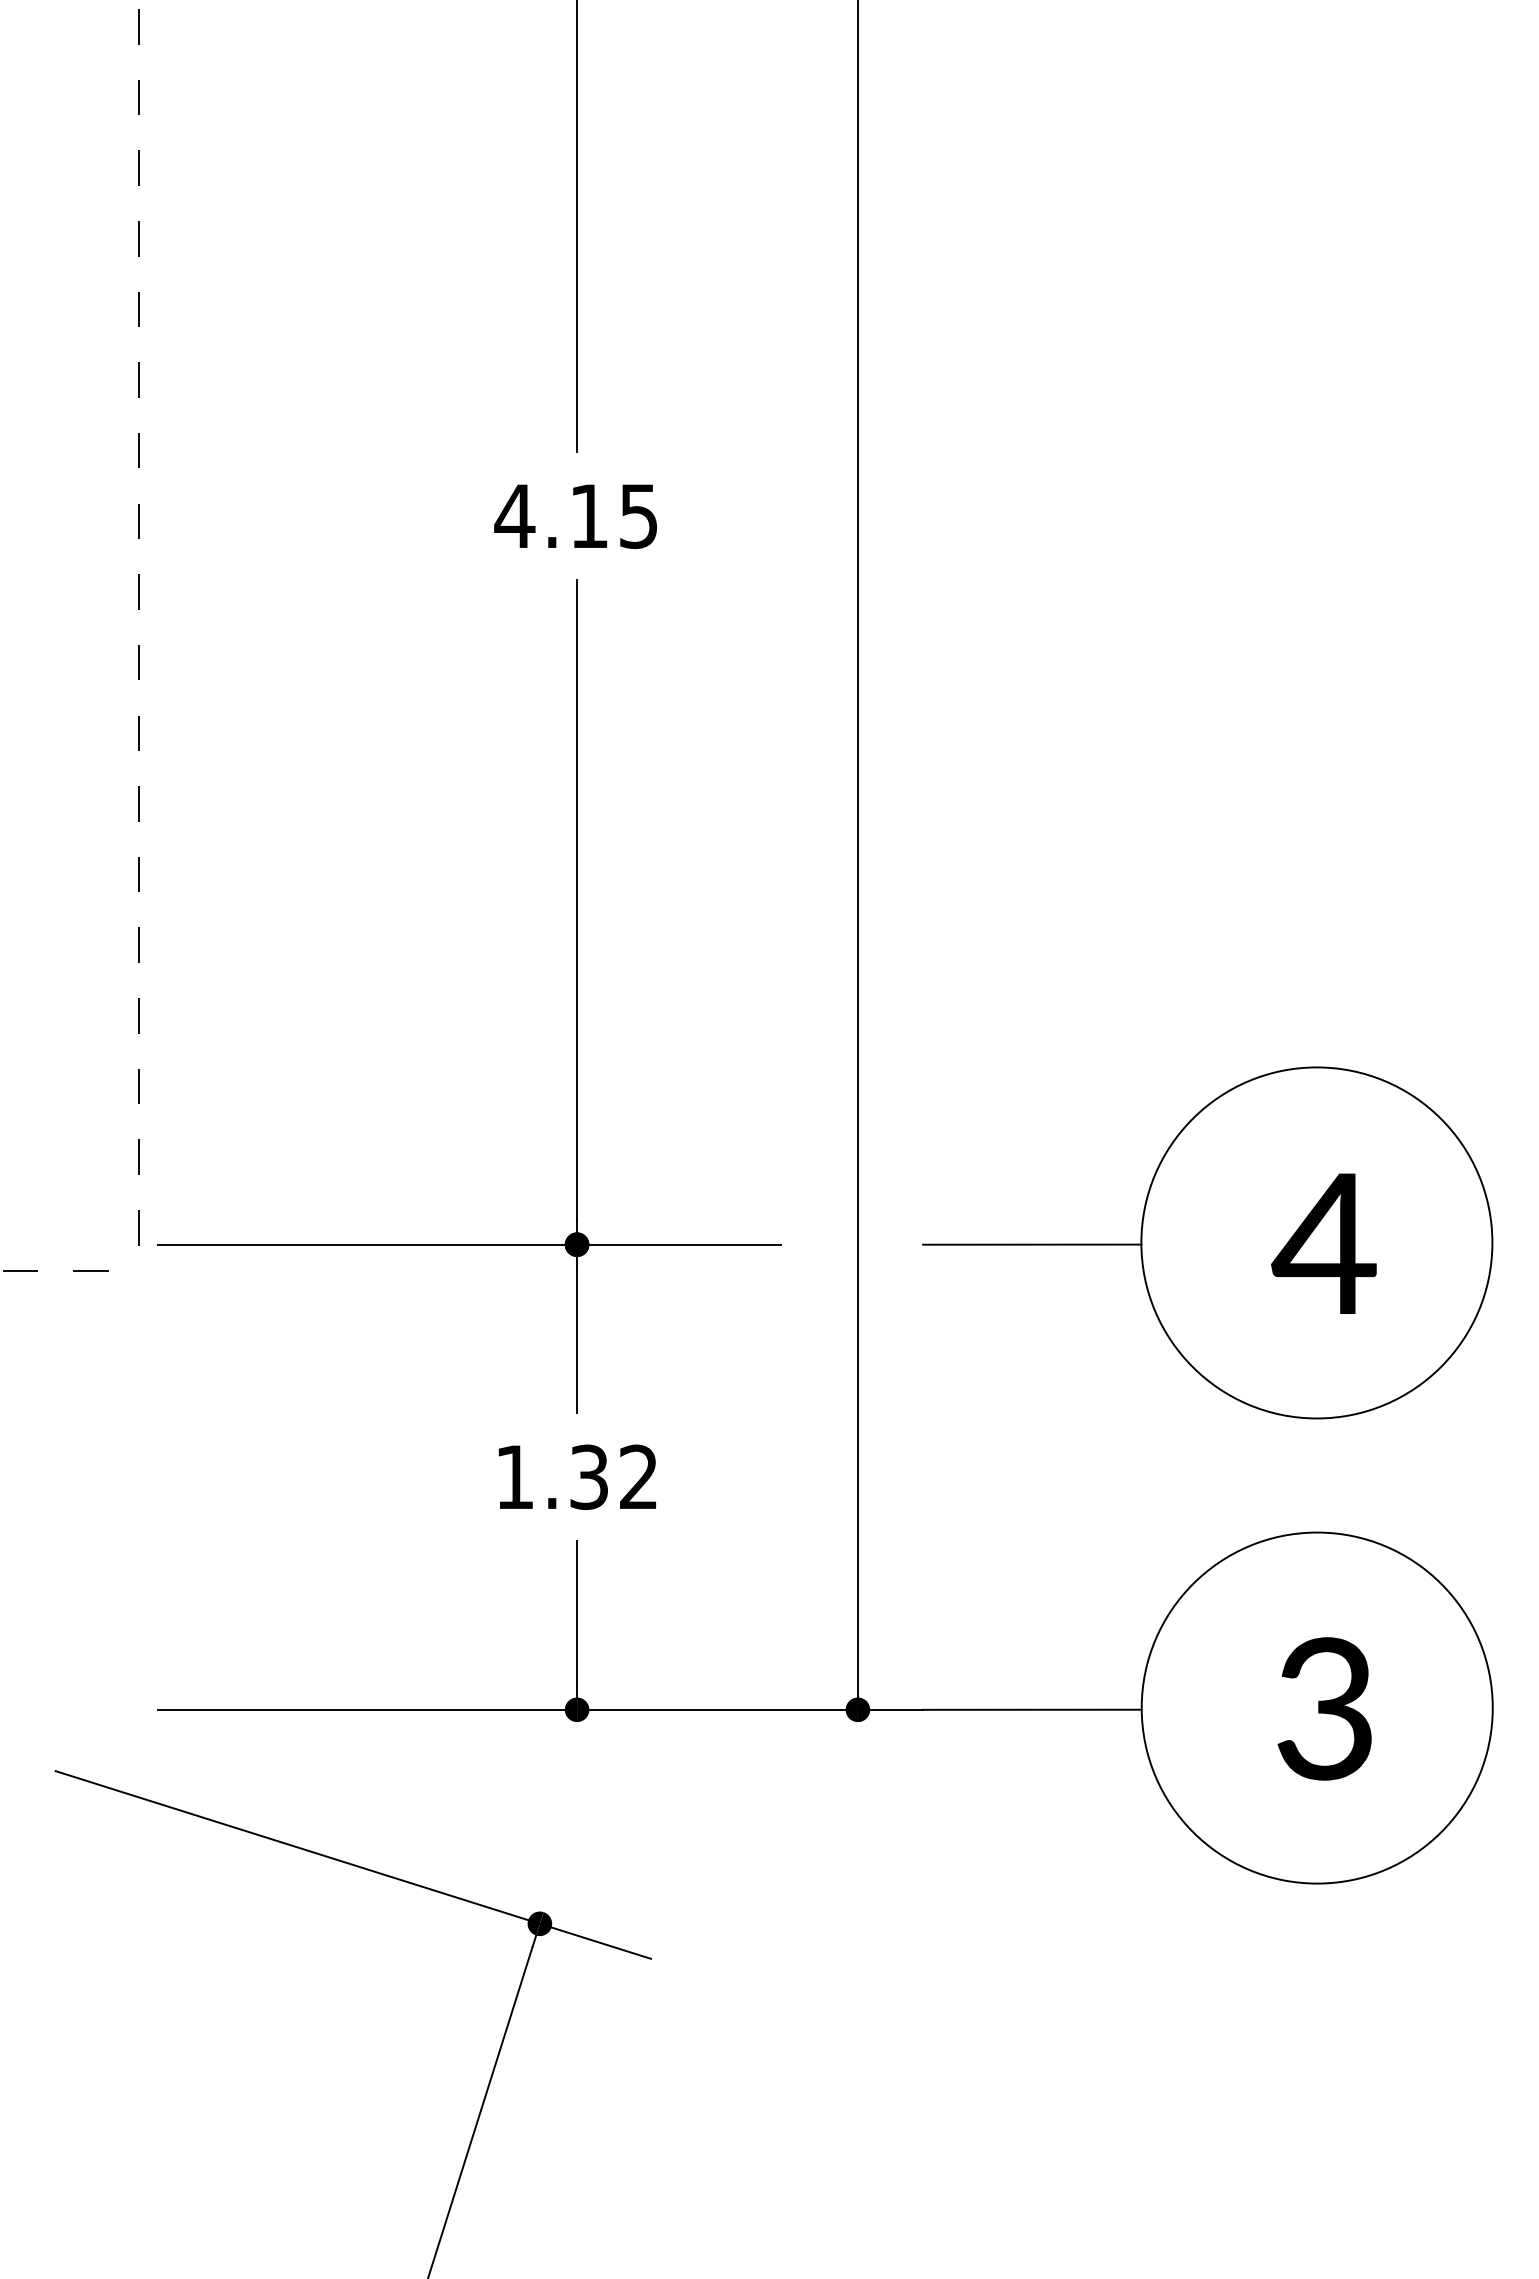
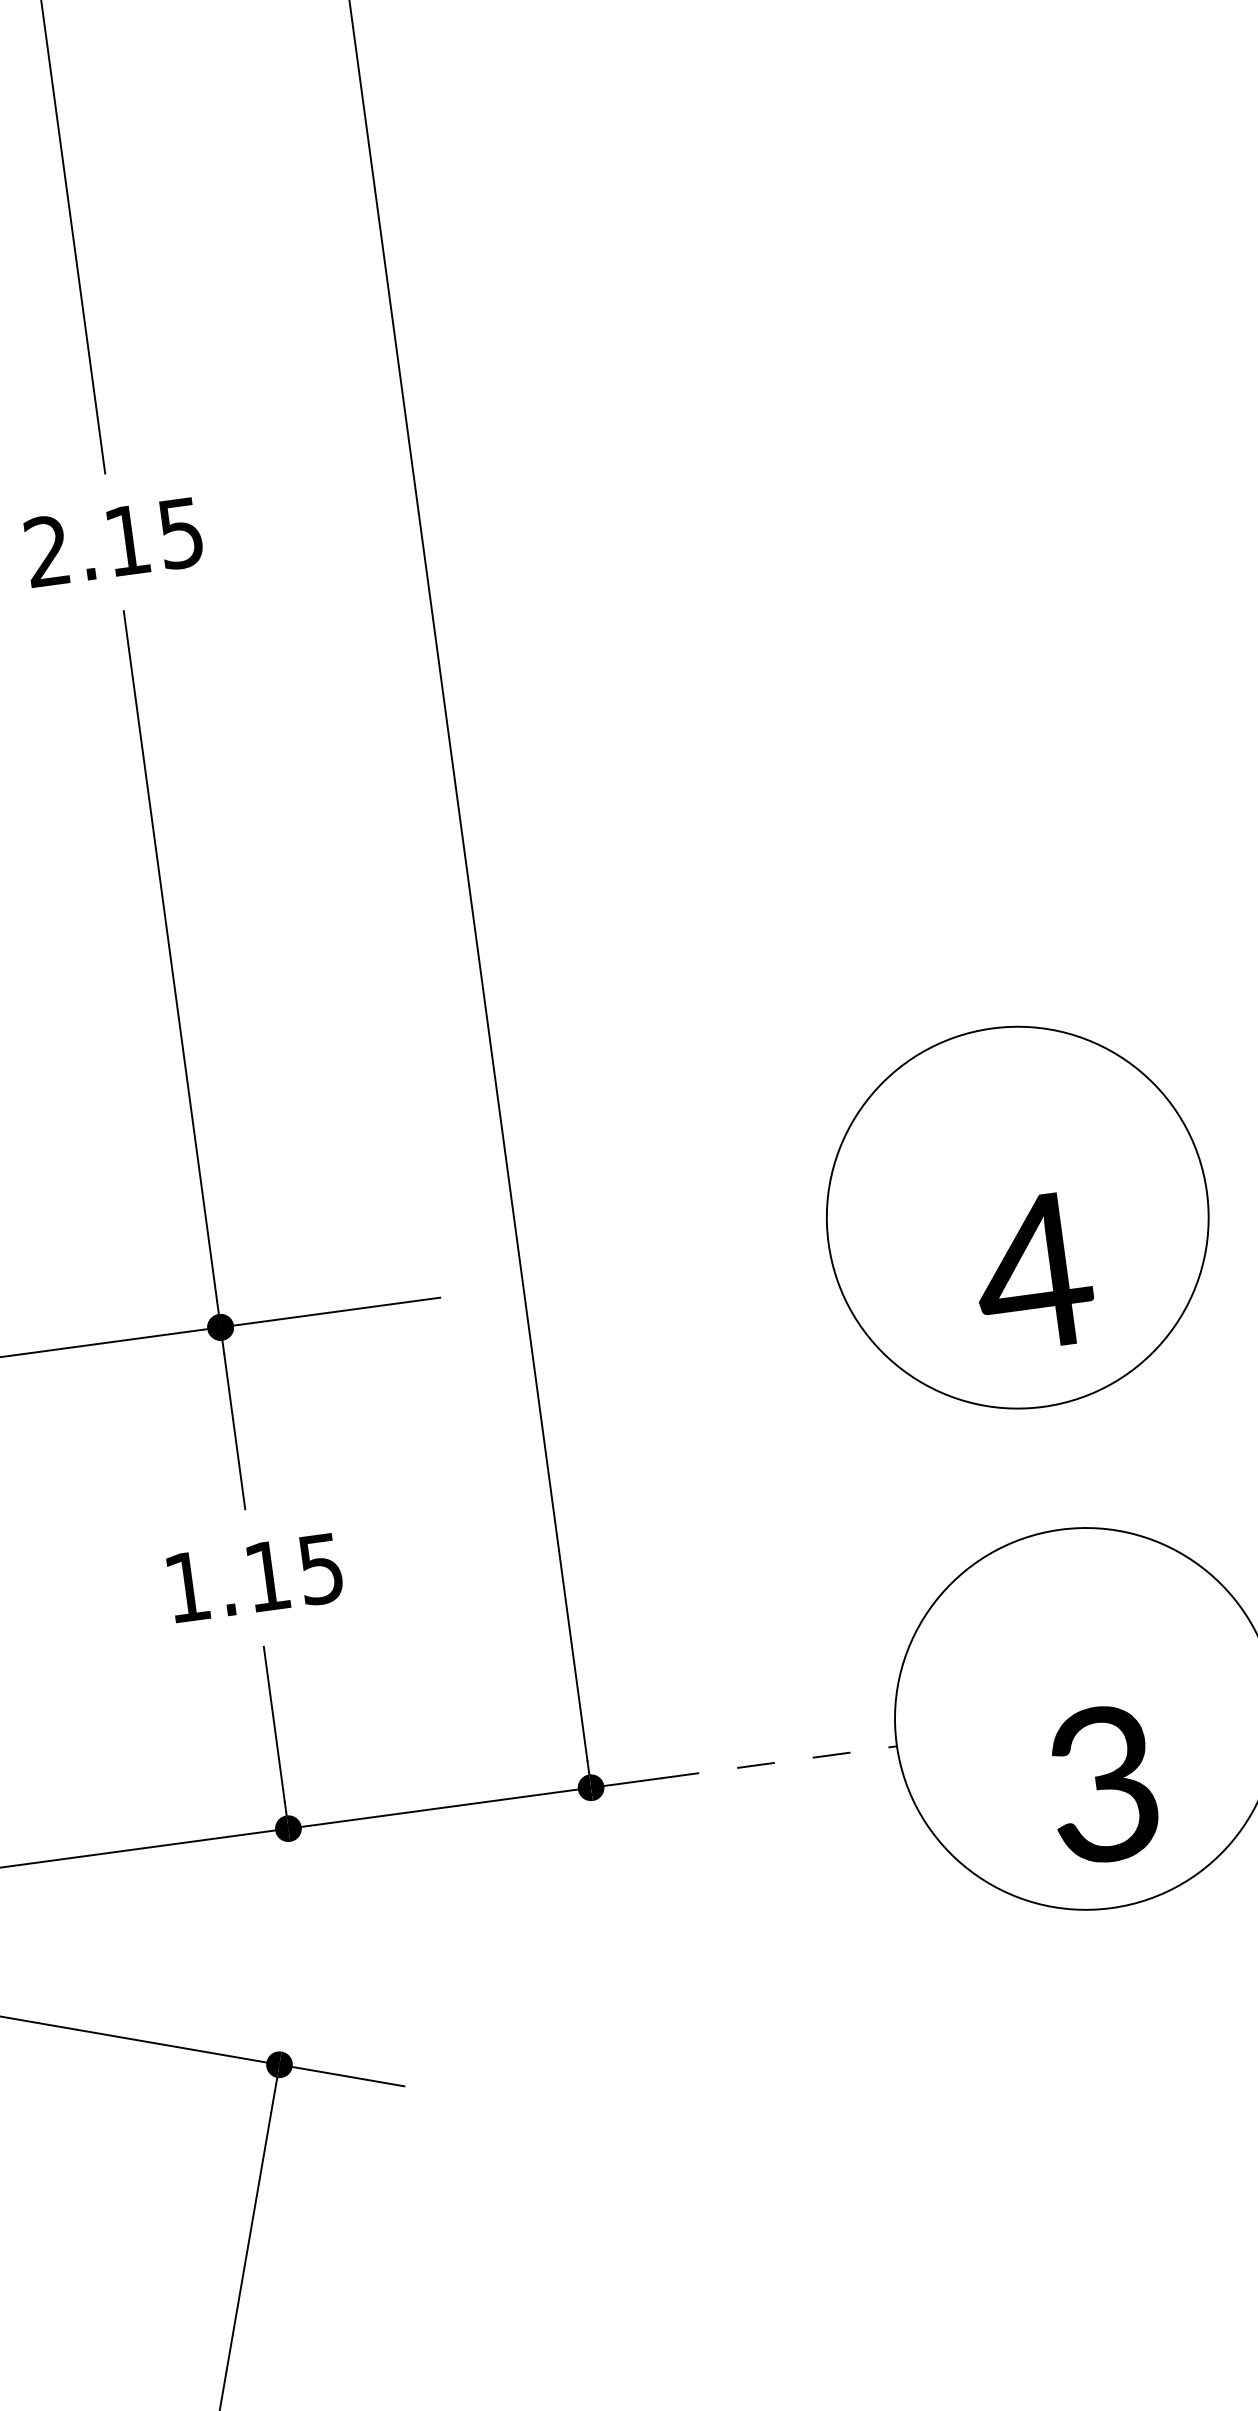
text: (514, 515) -> (46, 550), 4.15 -> 2.15
text: (1323, 1243) -> (1032, 1272), moved
line: (1032, 1244) -> (711, 1260), removed
text: (613, 1476) -> (293, 1571), 1.32 -> 1.15
text: (1324, 1708) -> (1102, 1784), moved
line: (1032, 1709) -> (779, 1761), solid -> dashed

